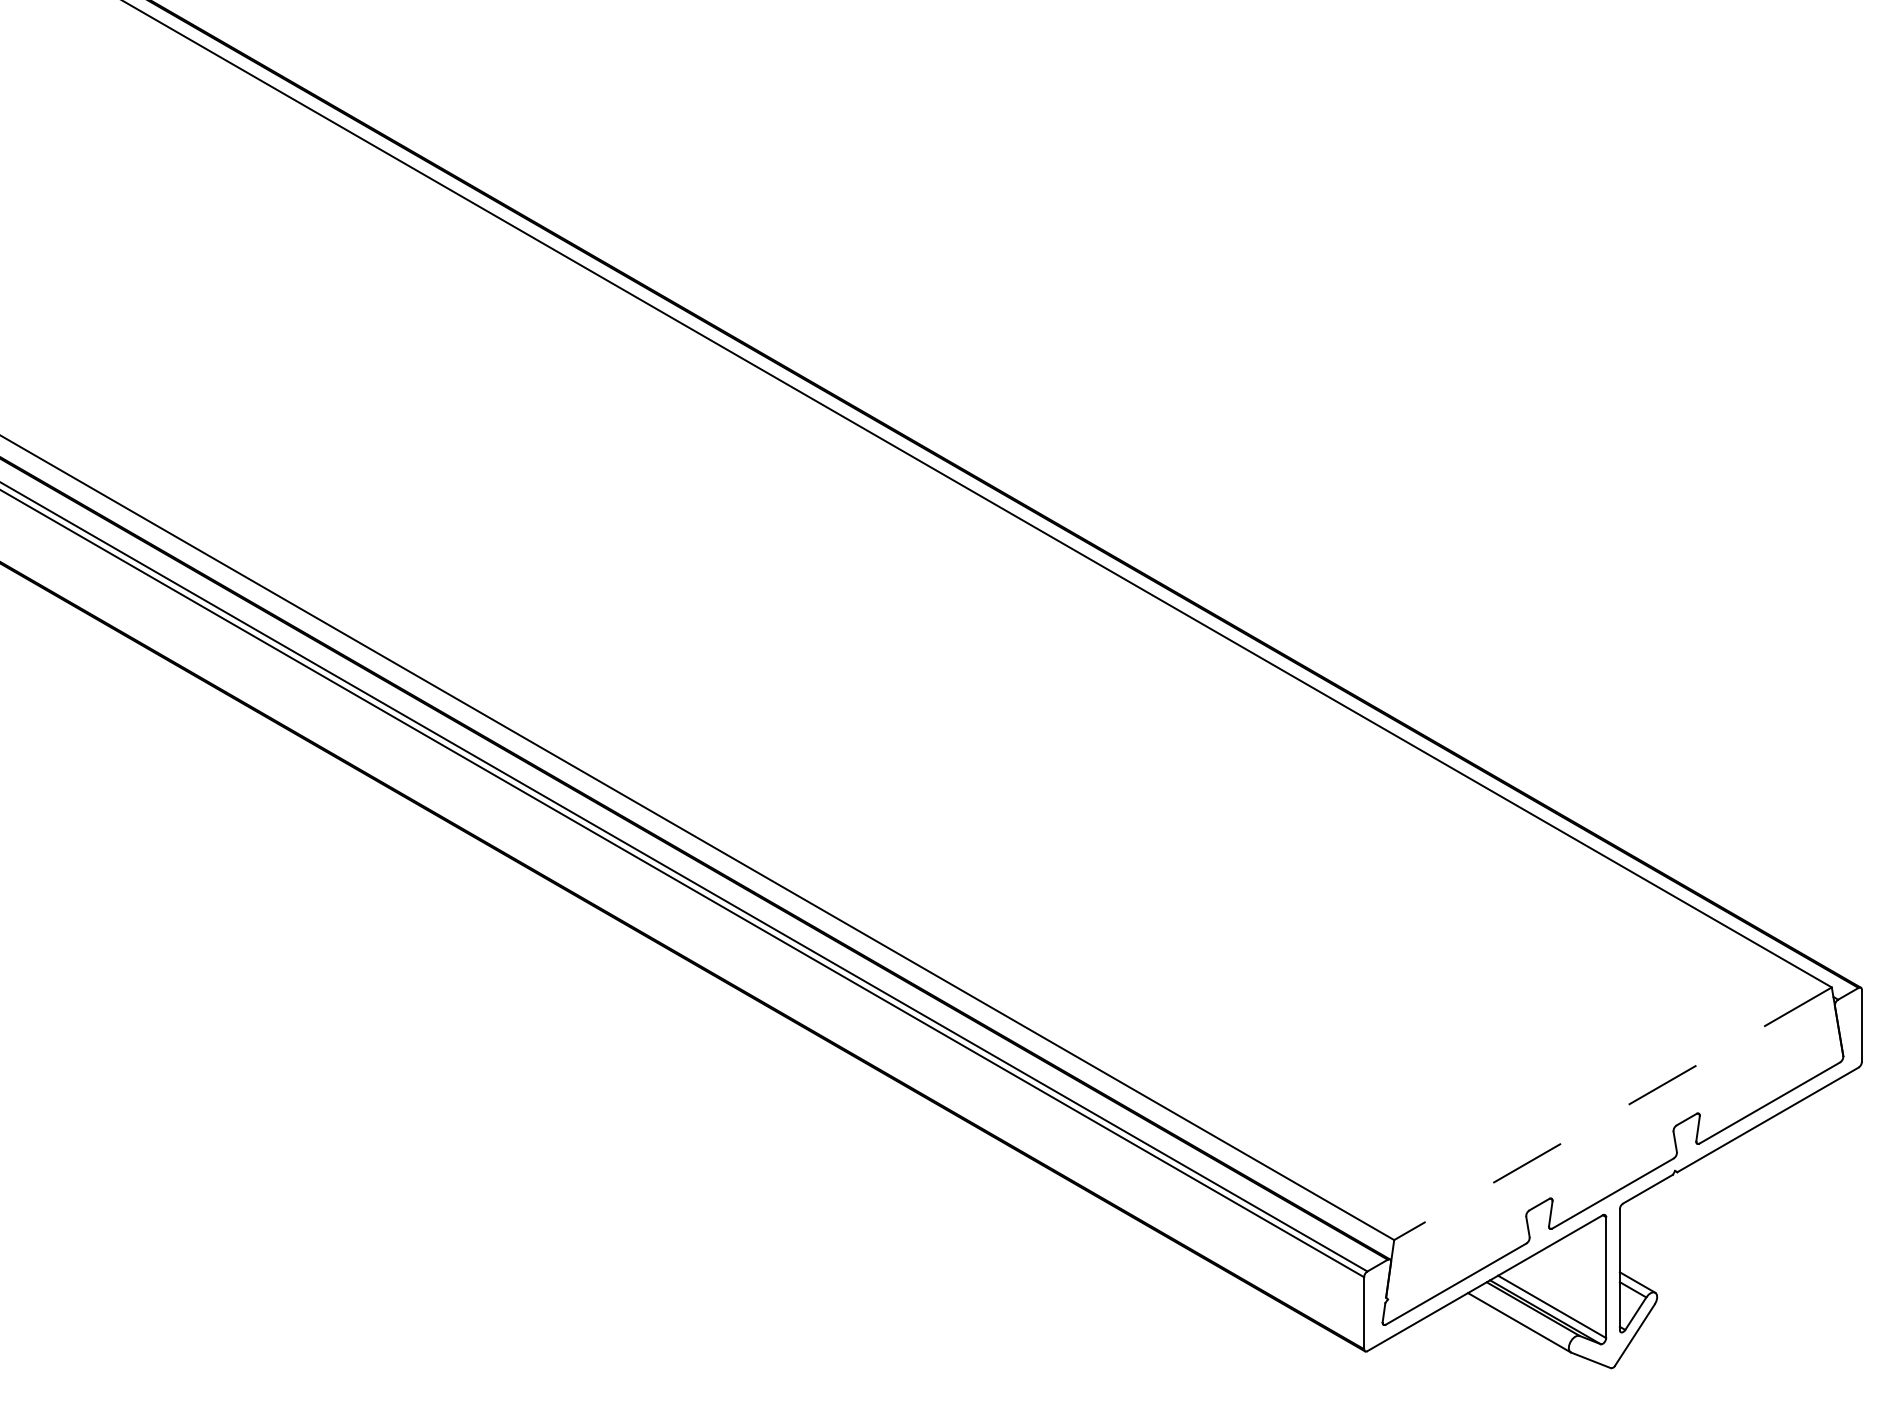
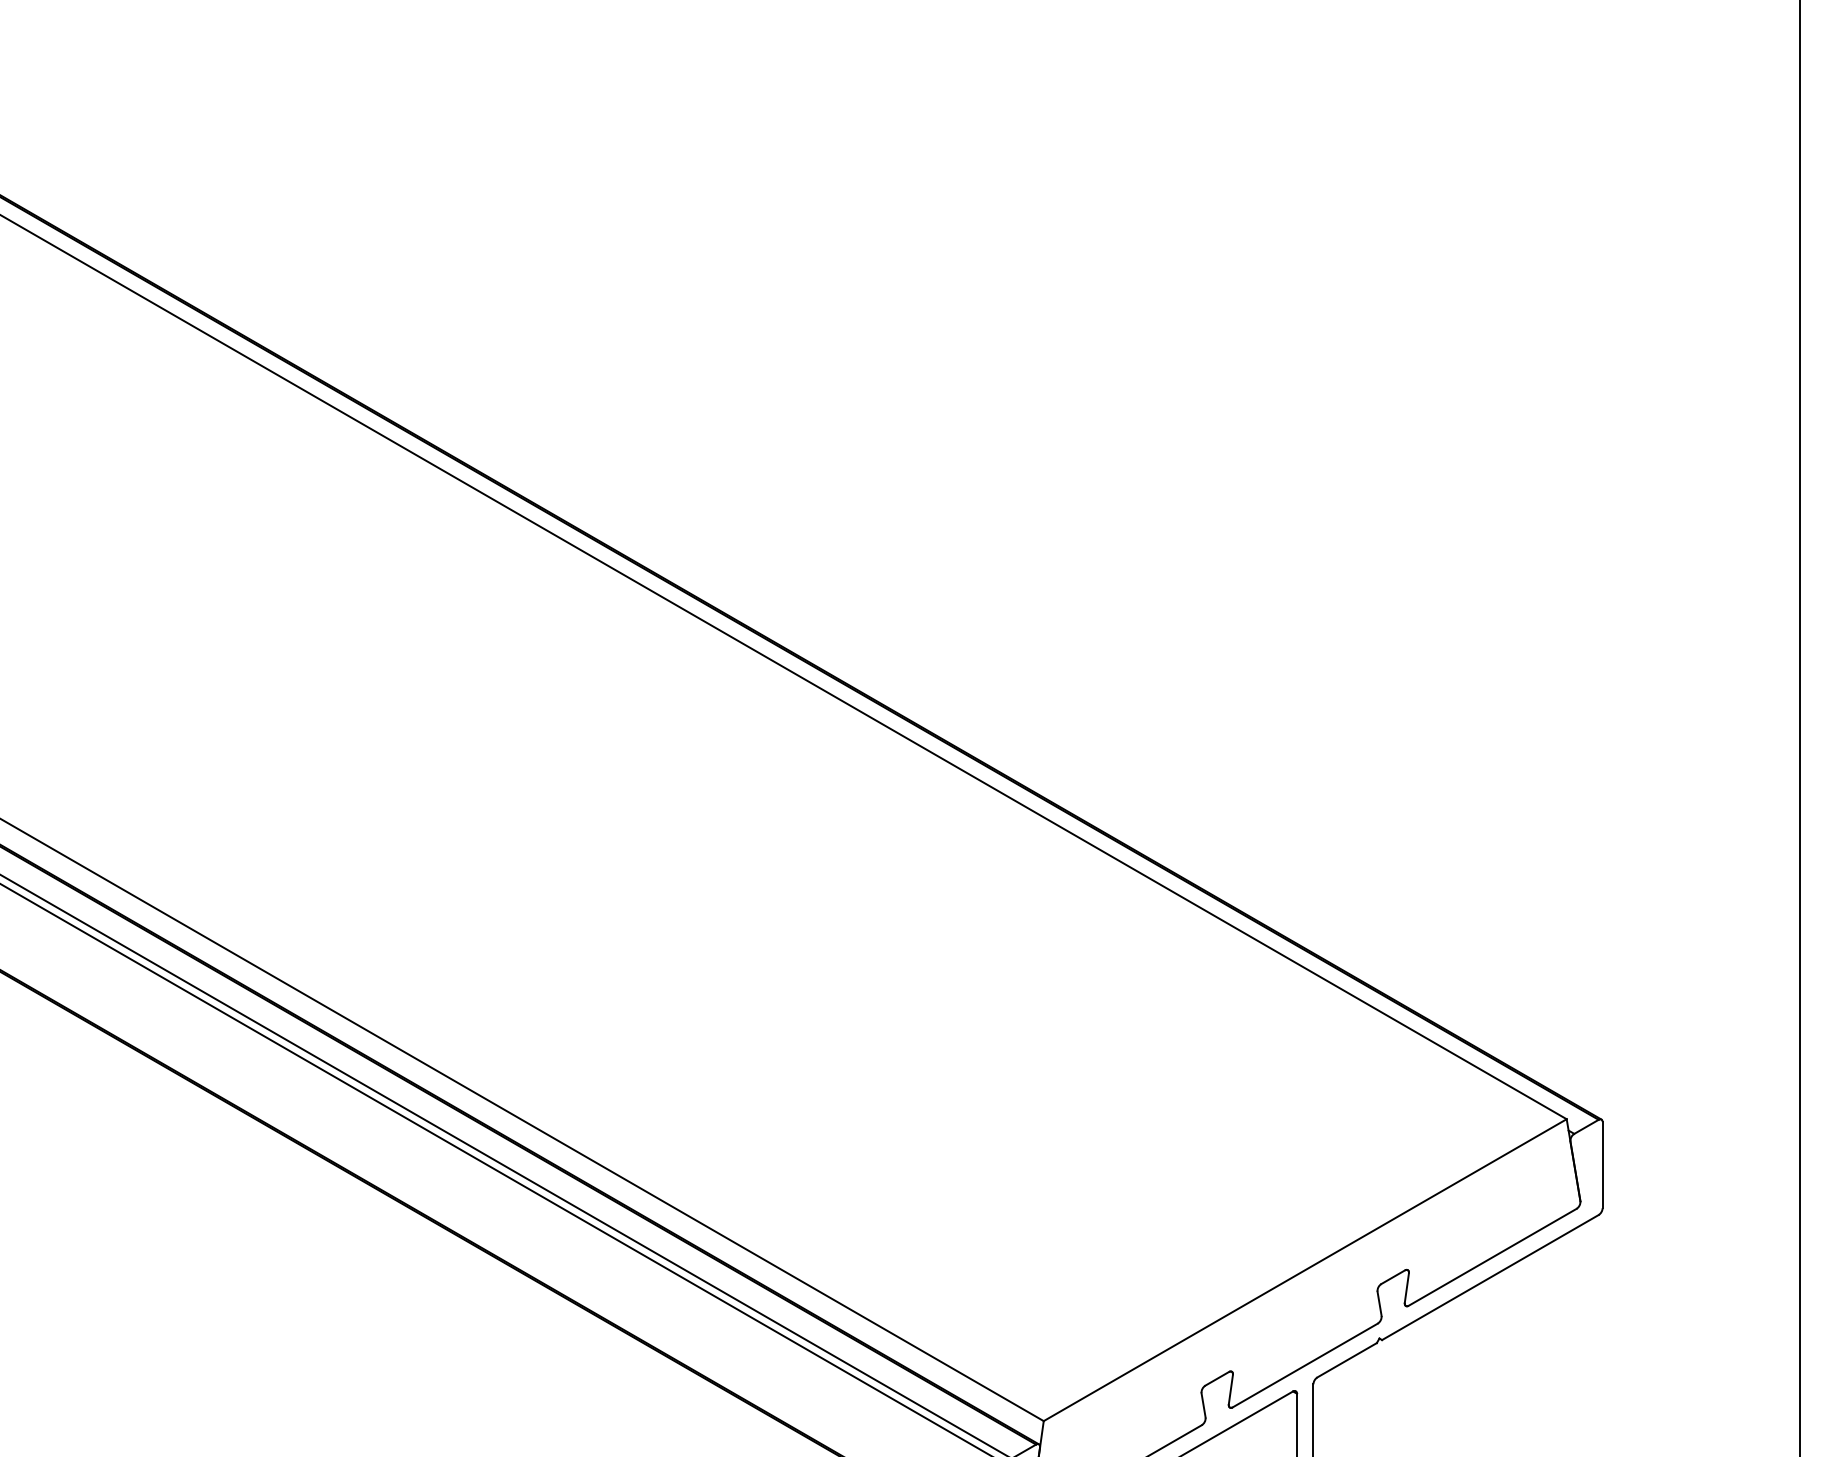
line: (1613, 1113) -> (1305, 1269), dashed -> solid

